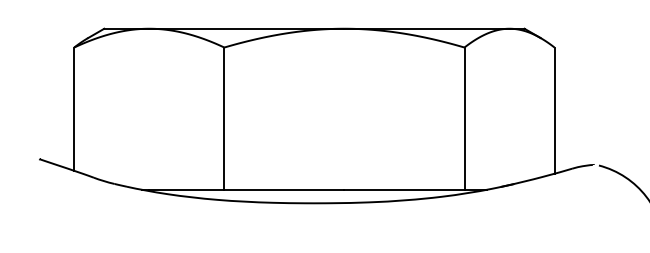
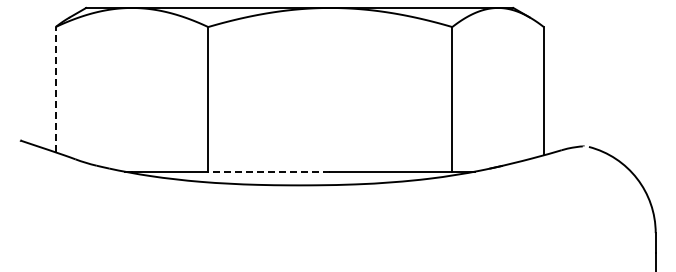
line: (74, 108) -> (55, 89), solid -> dashed
line: (283, 189) -> (268, 171), solid -> dashed

